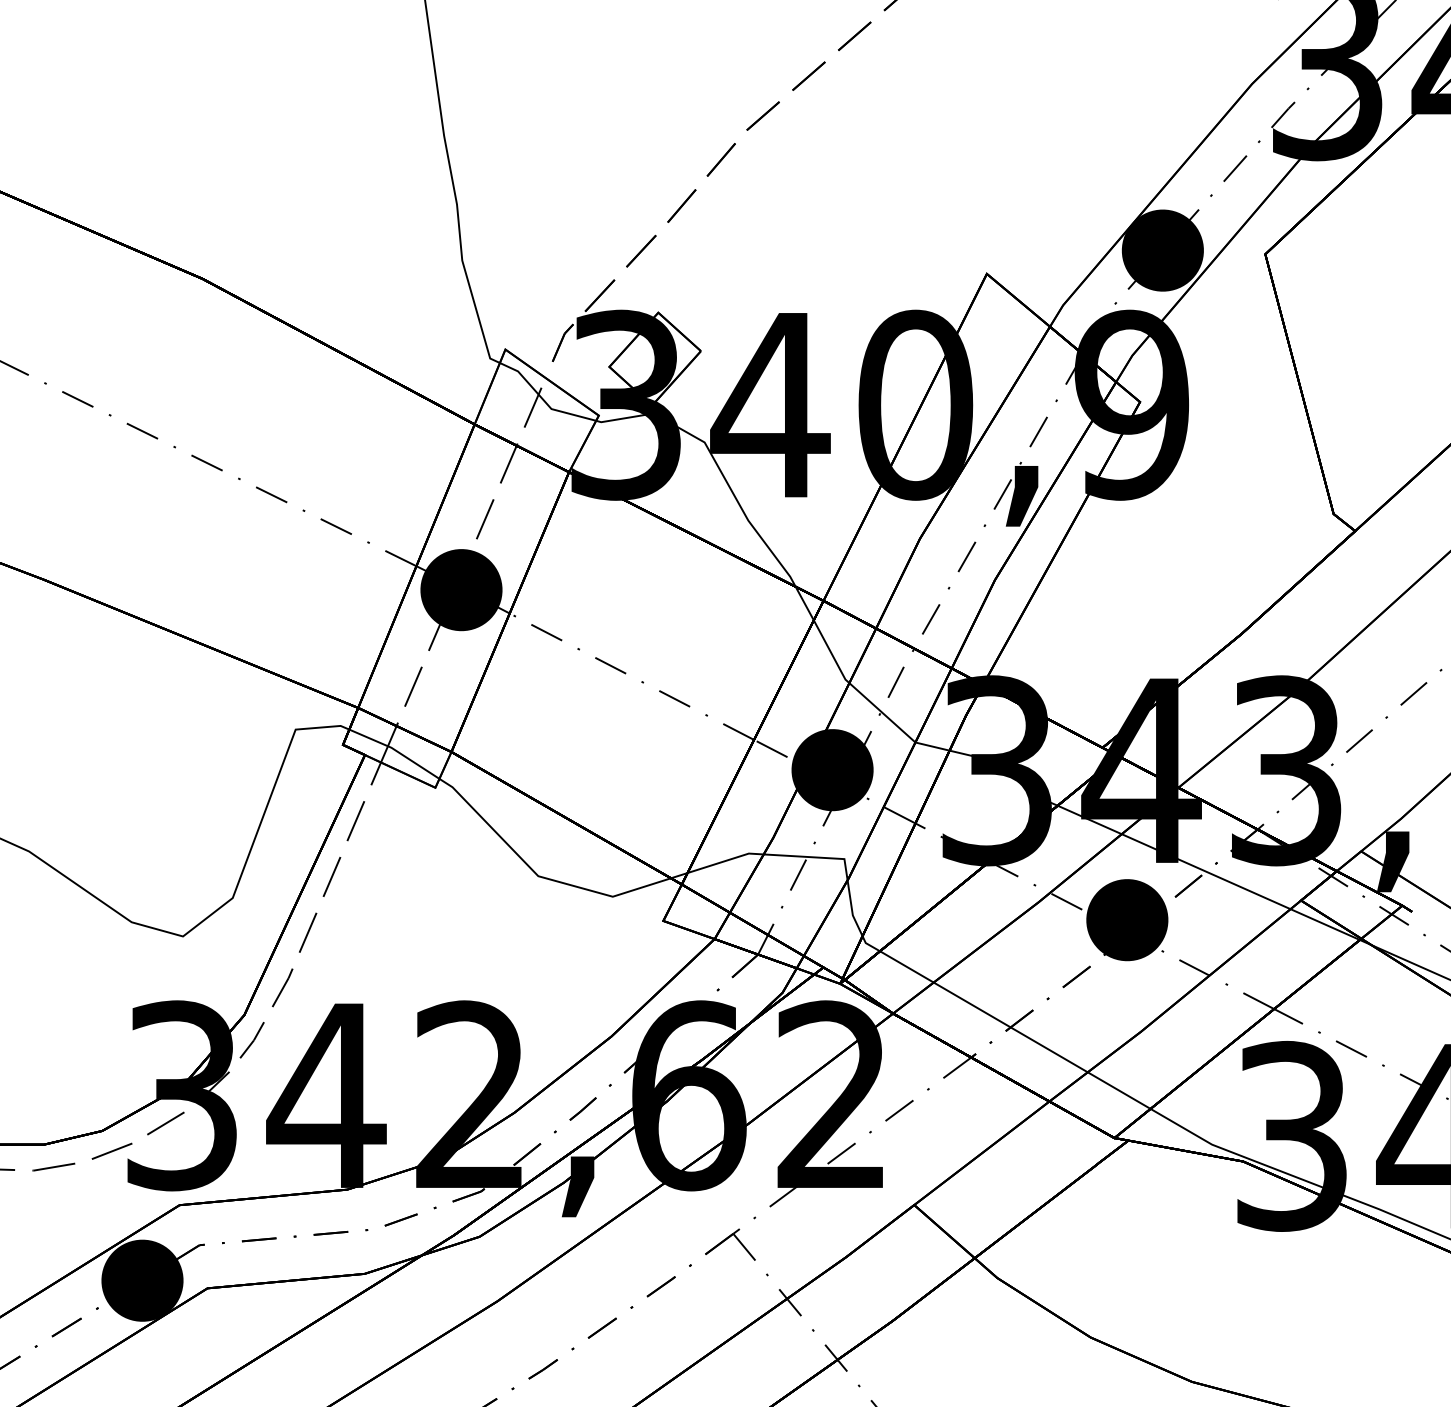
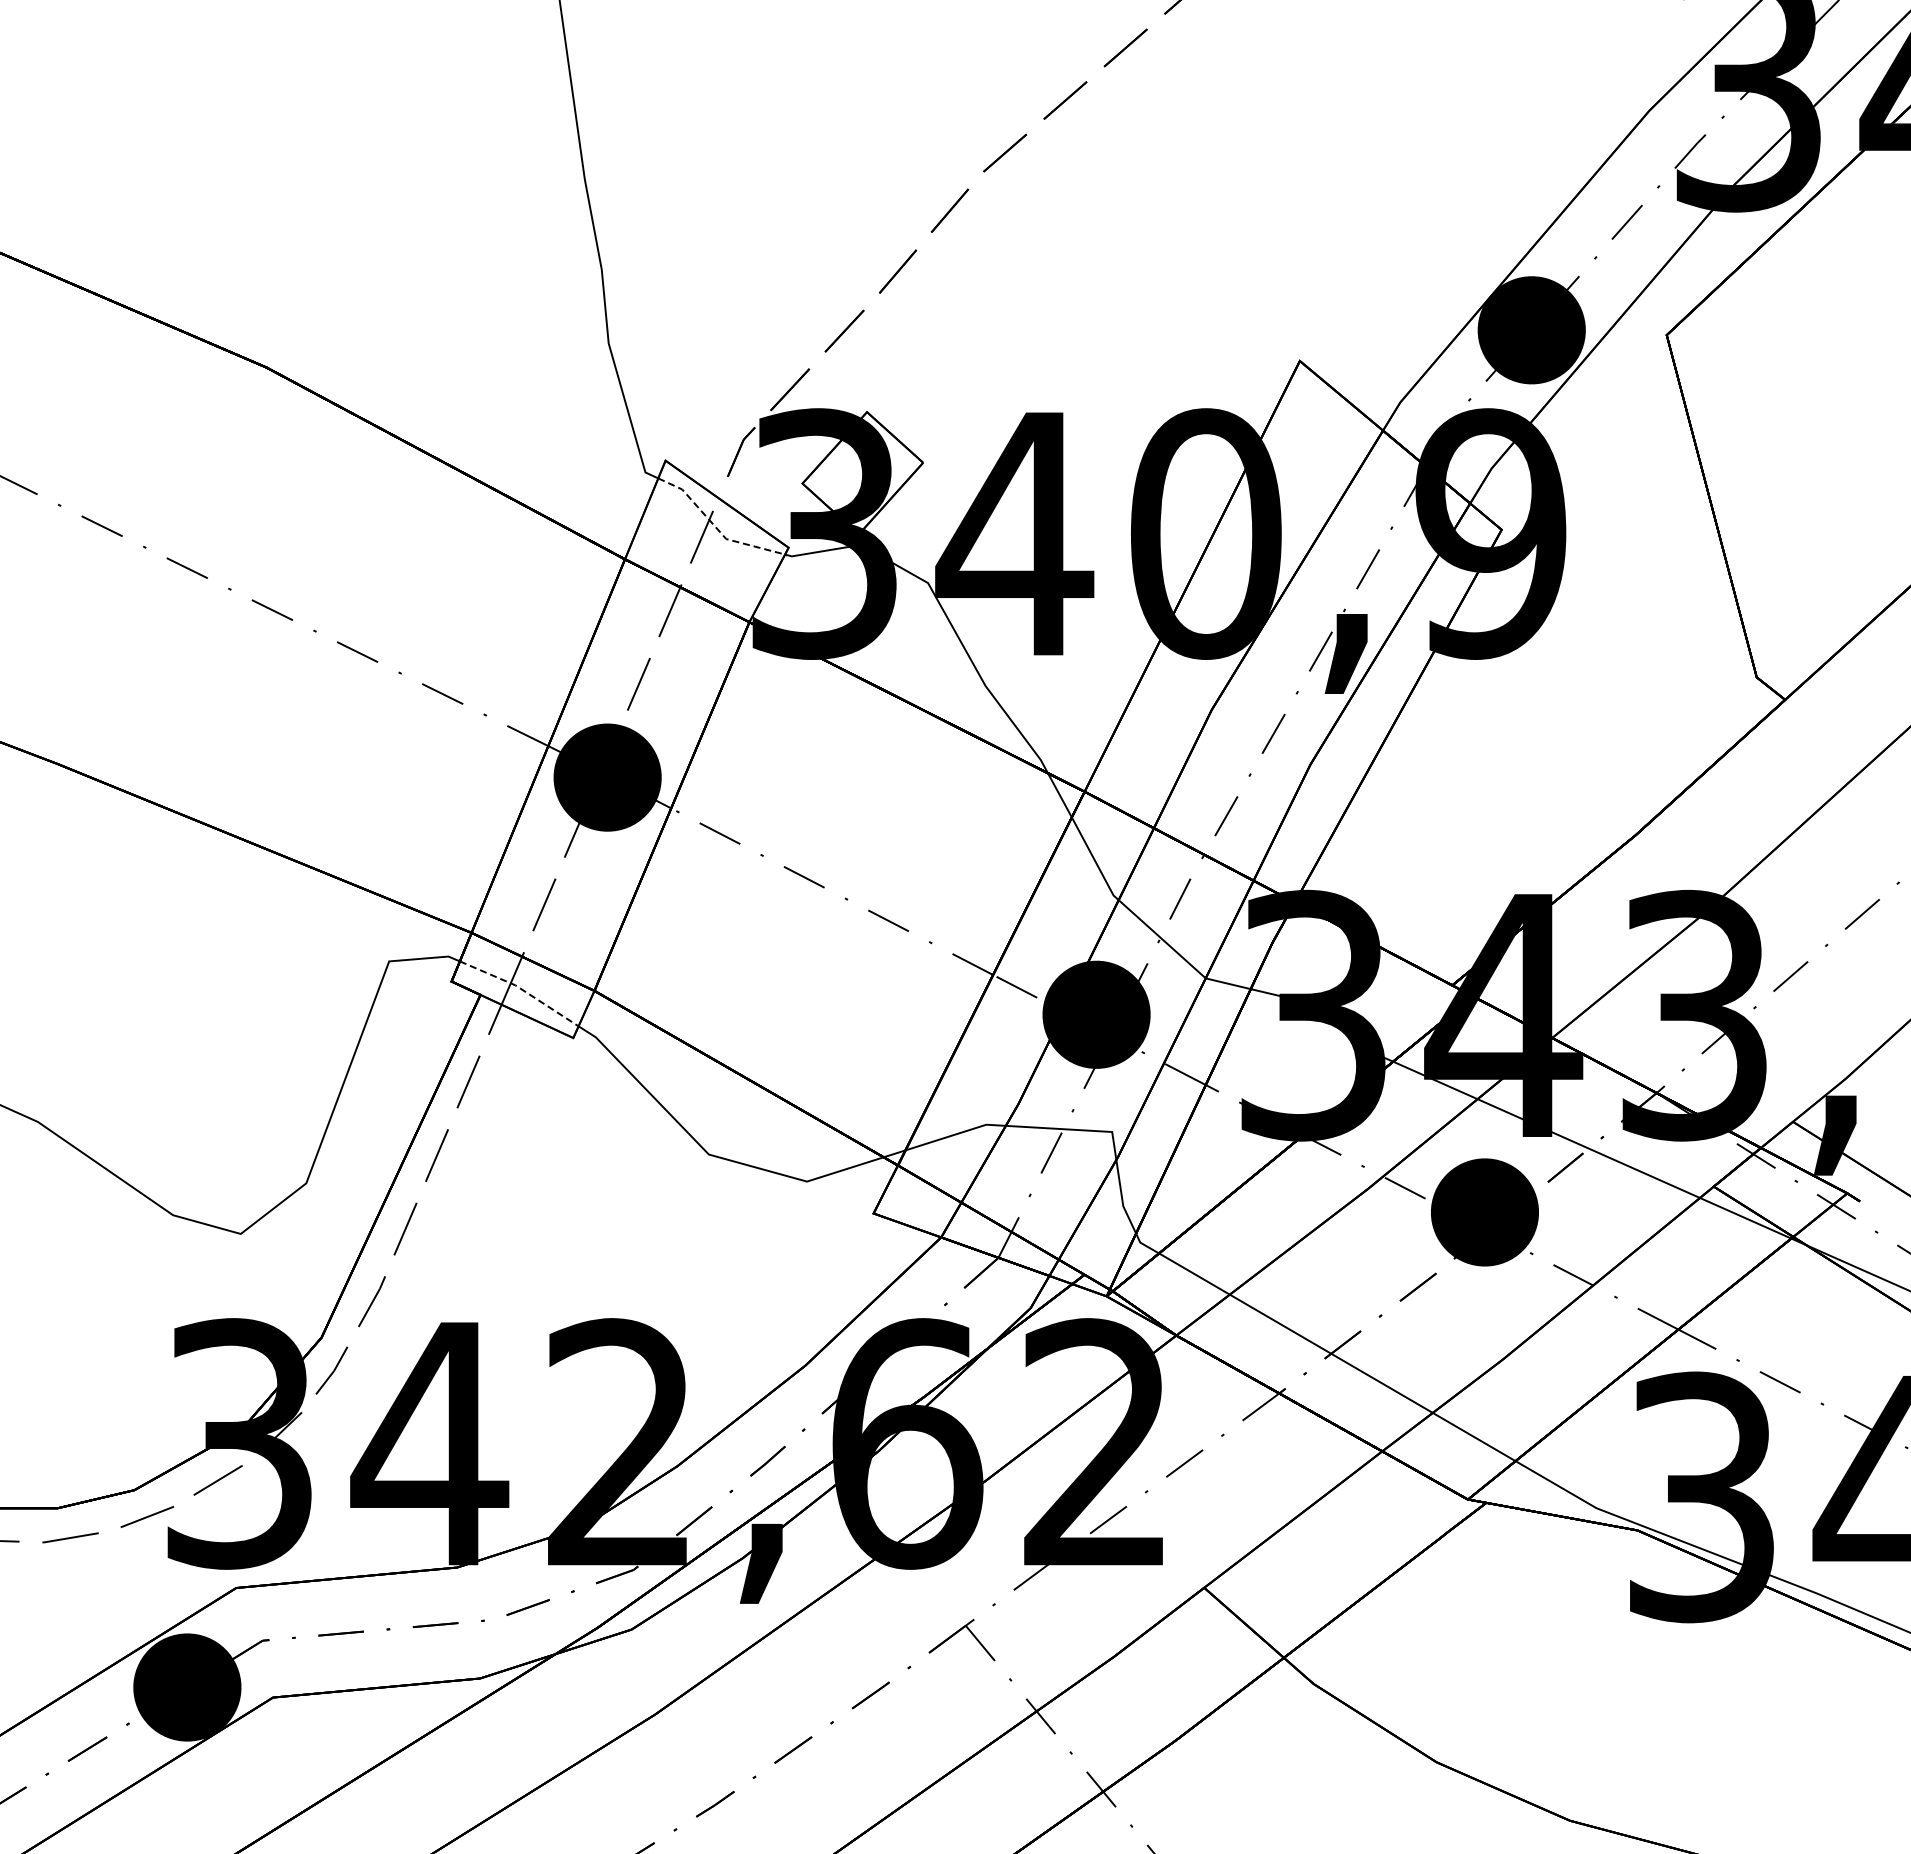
line: (543, 400) -> (715, 527), solid -> dashed
line: (396, 750) -> (521, 989), solid -> dashed

